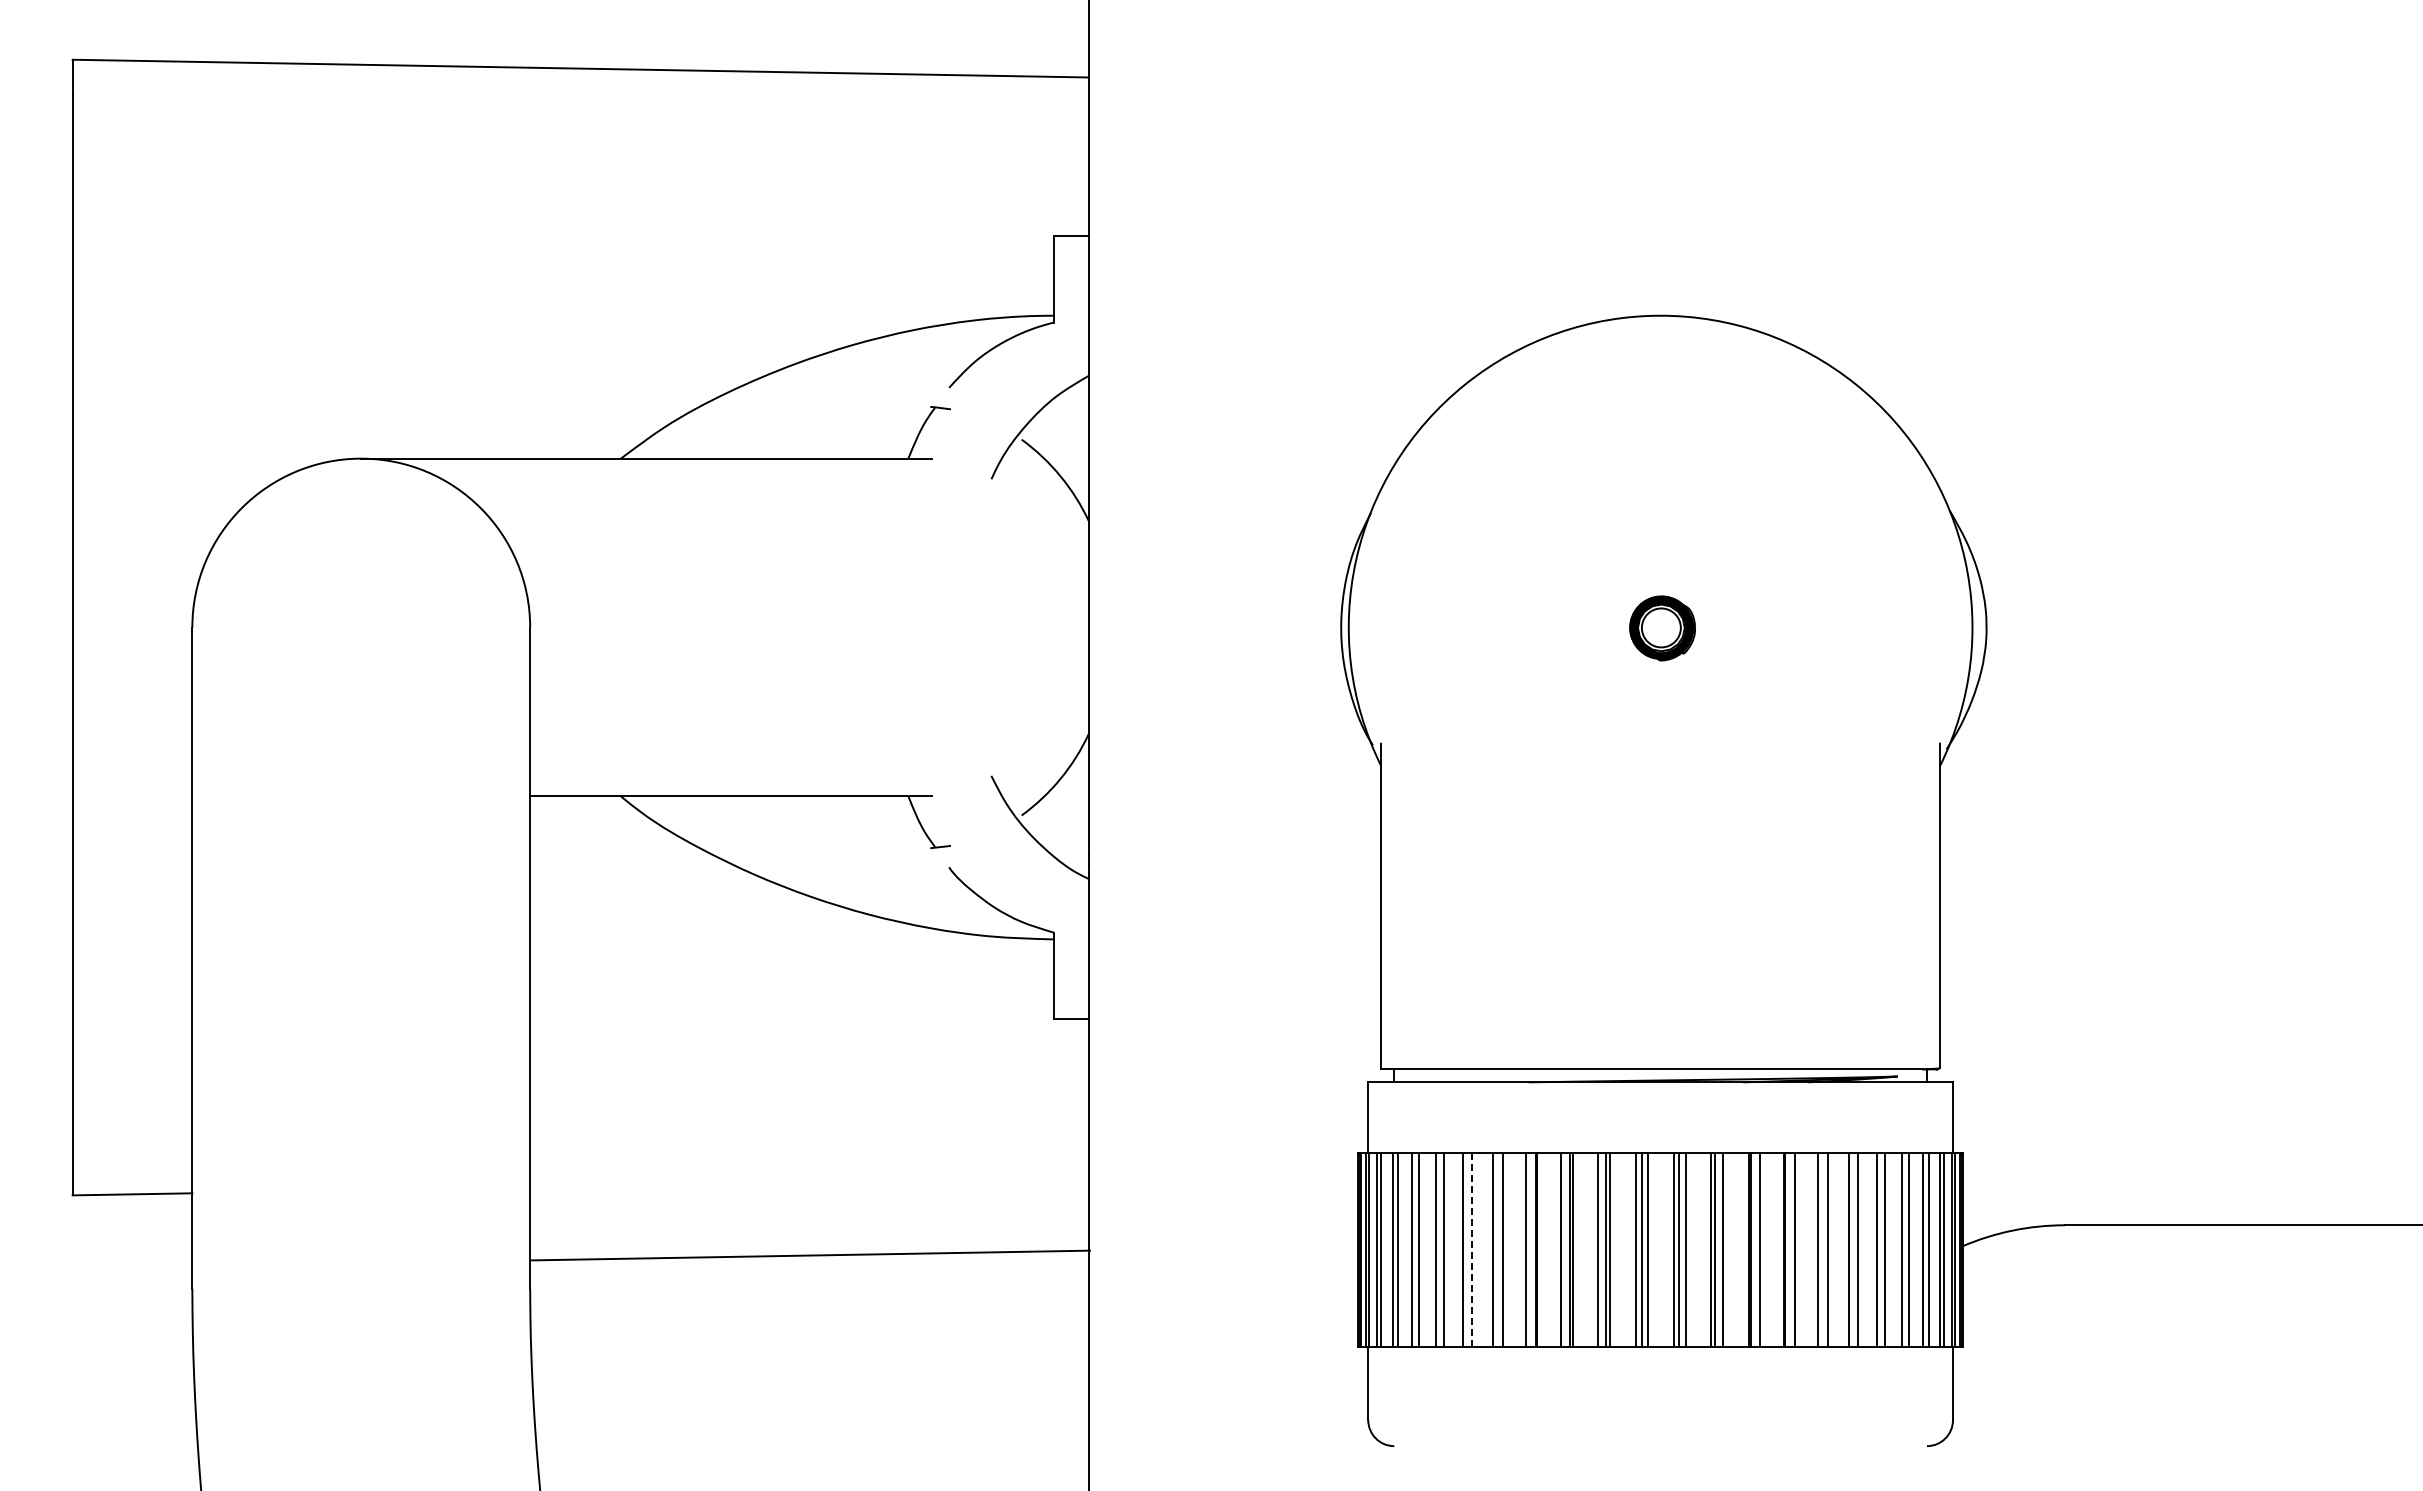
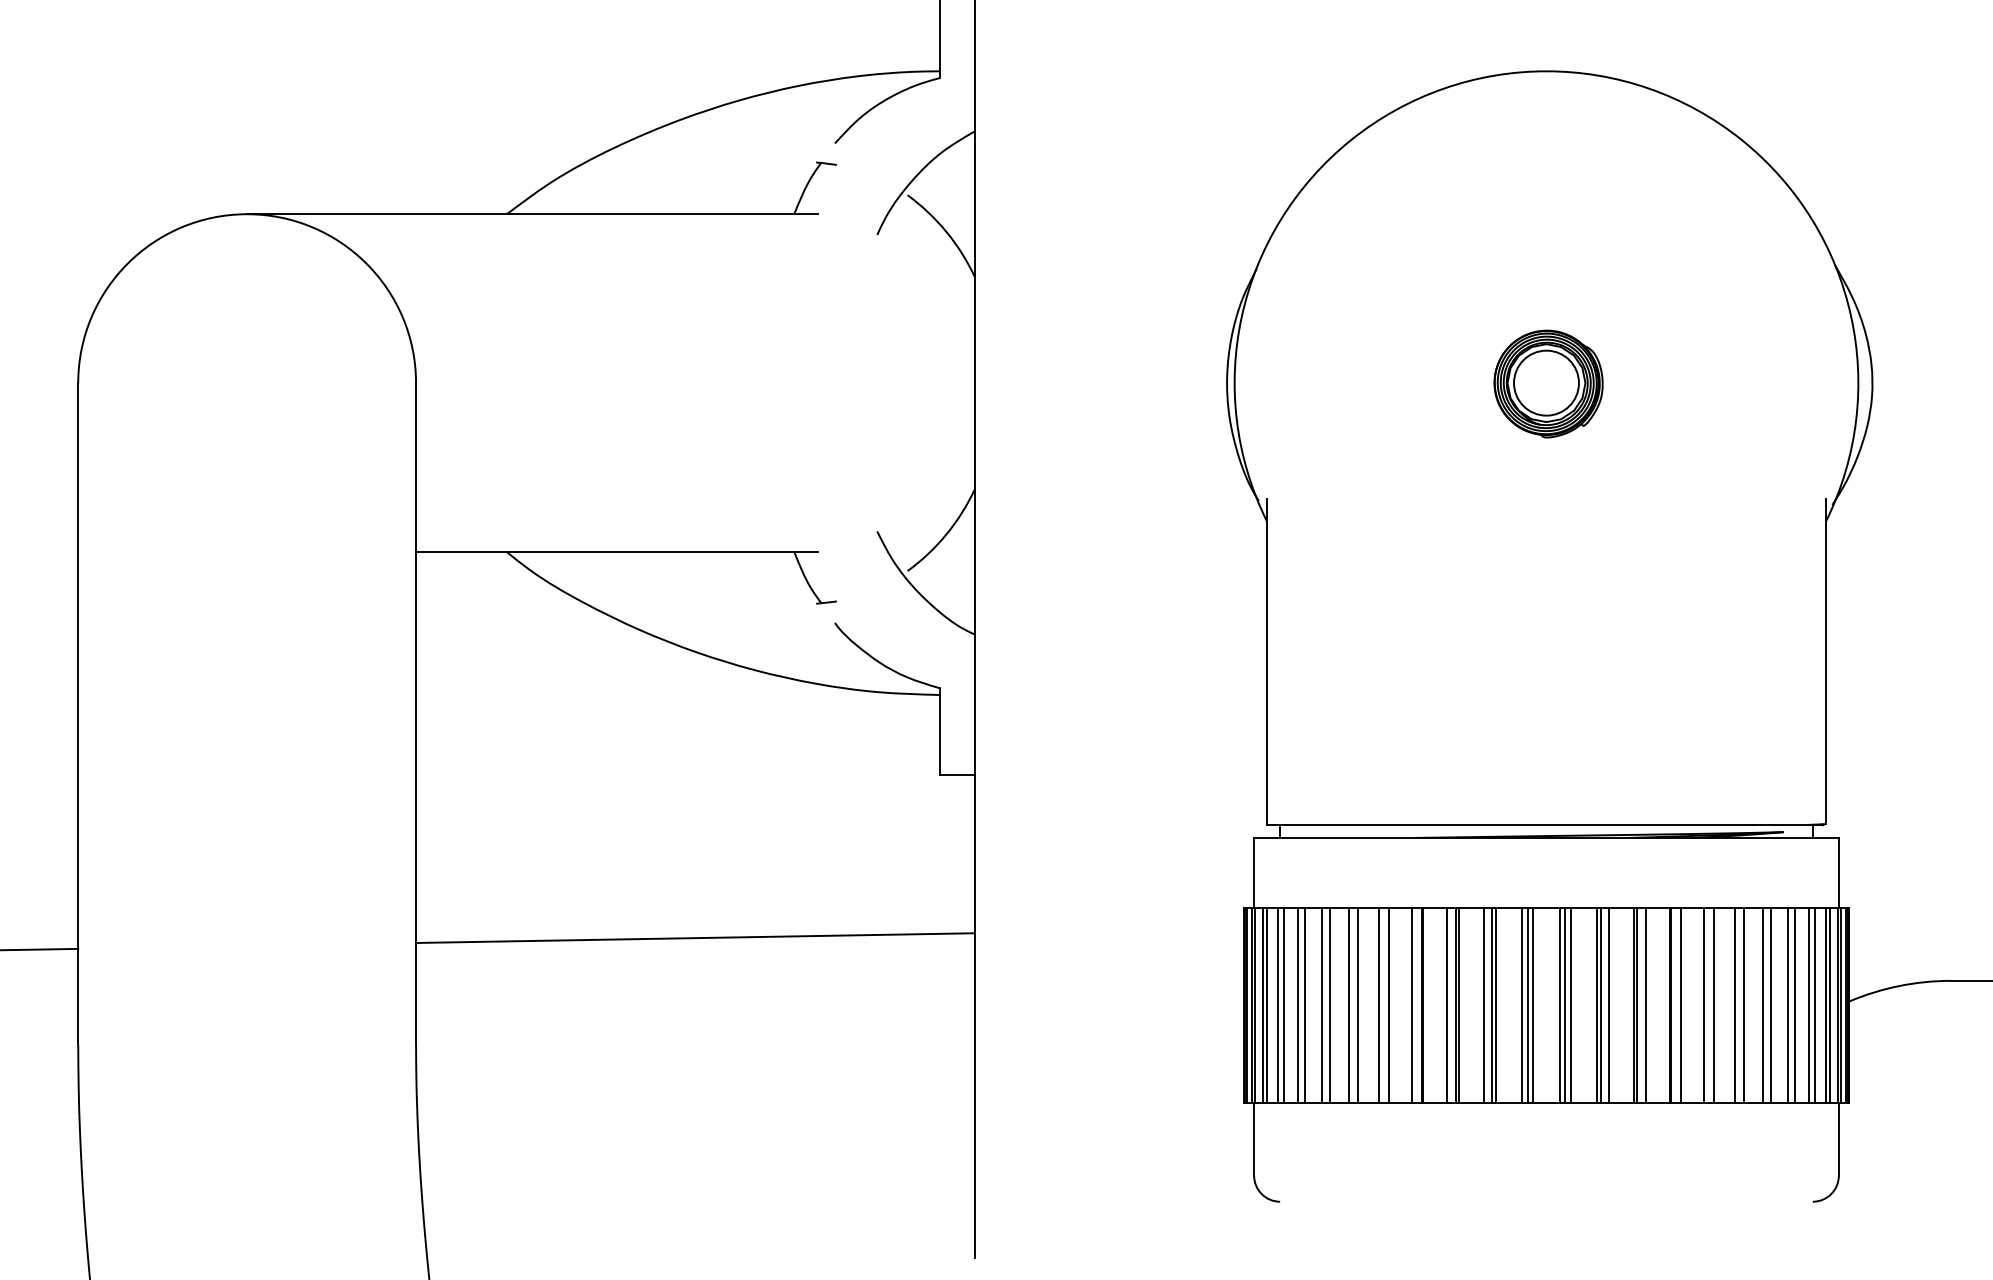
part: (1662, 628) -> (1548, 384), size x1.67
line: (1472, 1249) -> (1358, 1005), dashed -> solid
line: (810, 1255) -> (695, 938), moved

